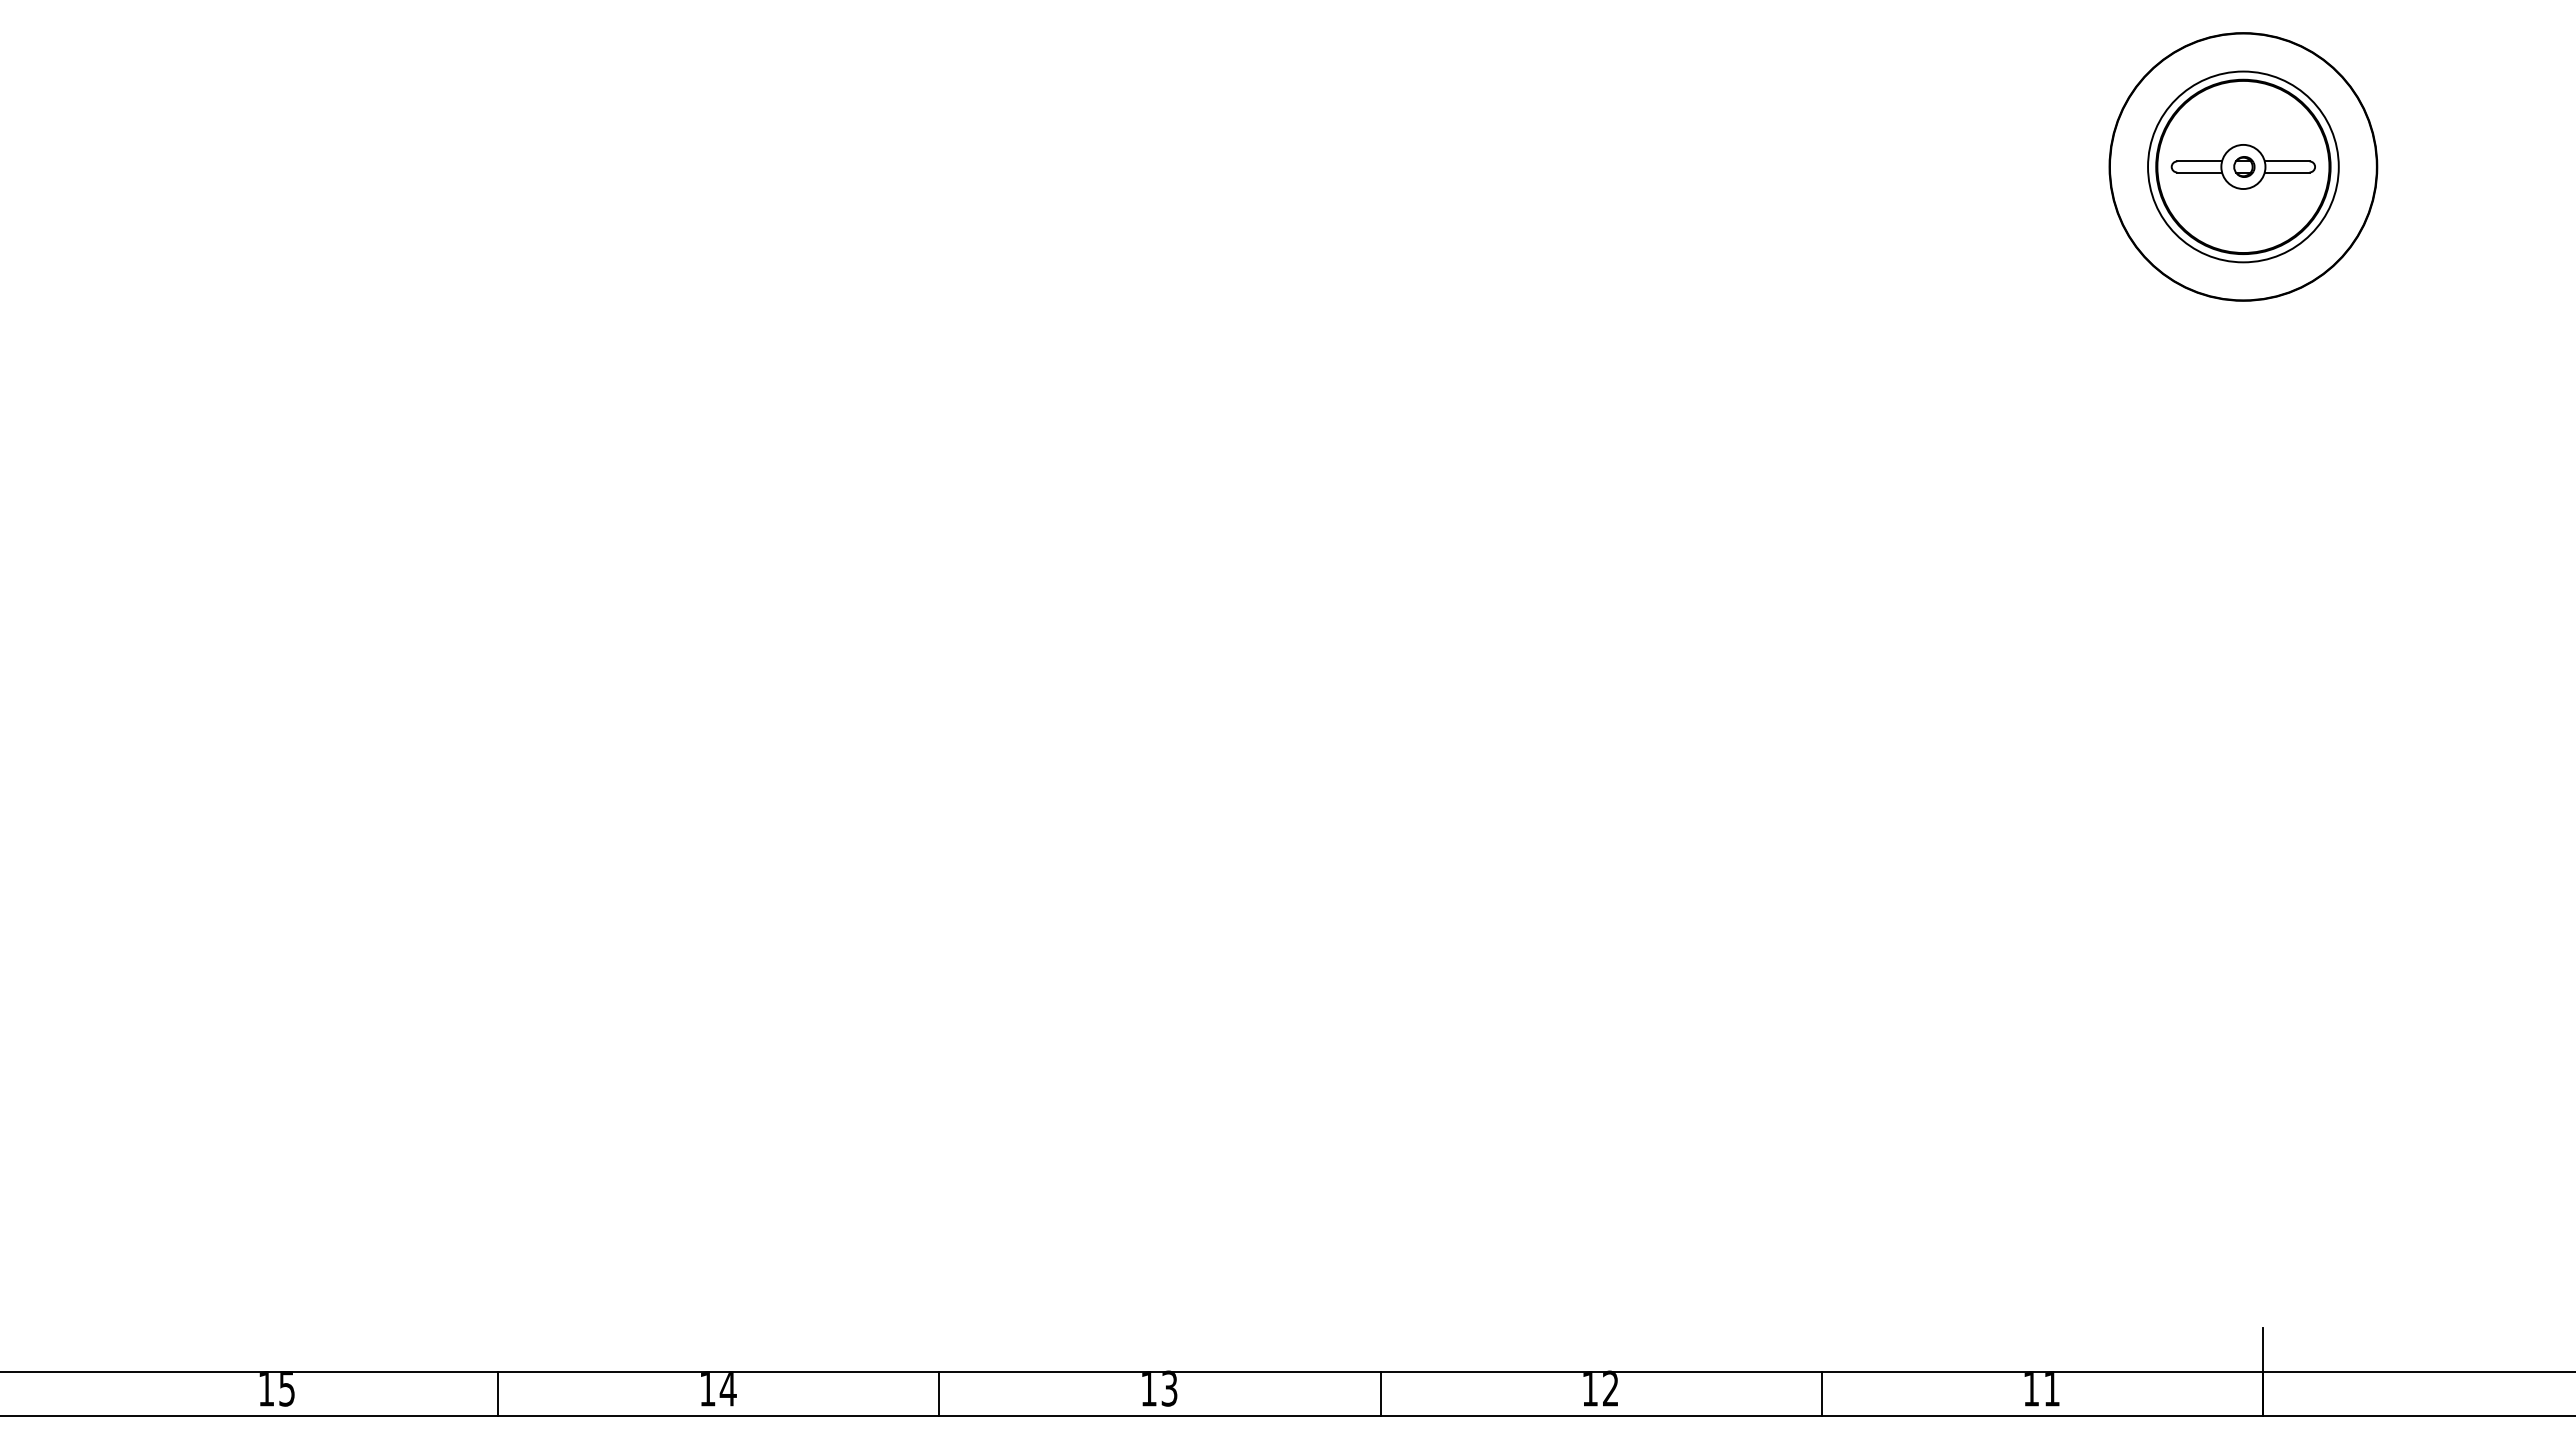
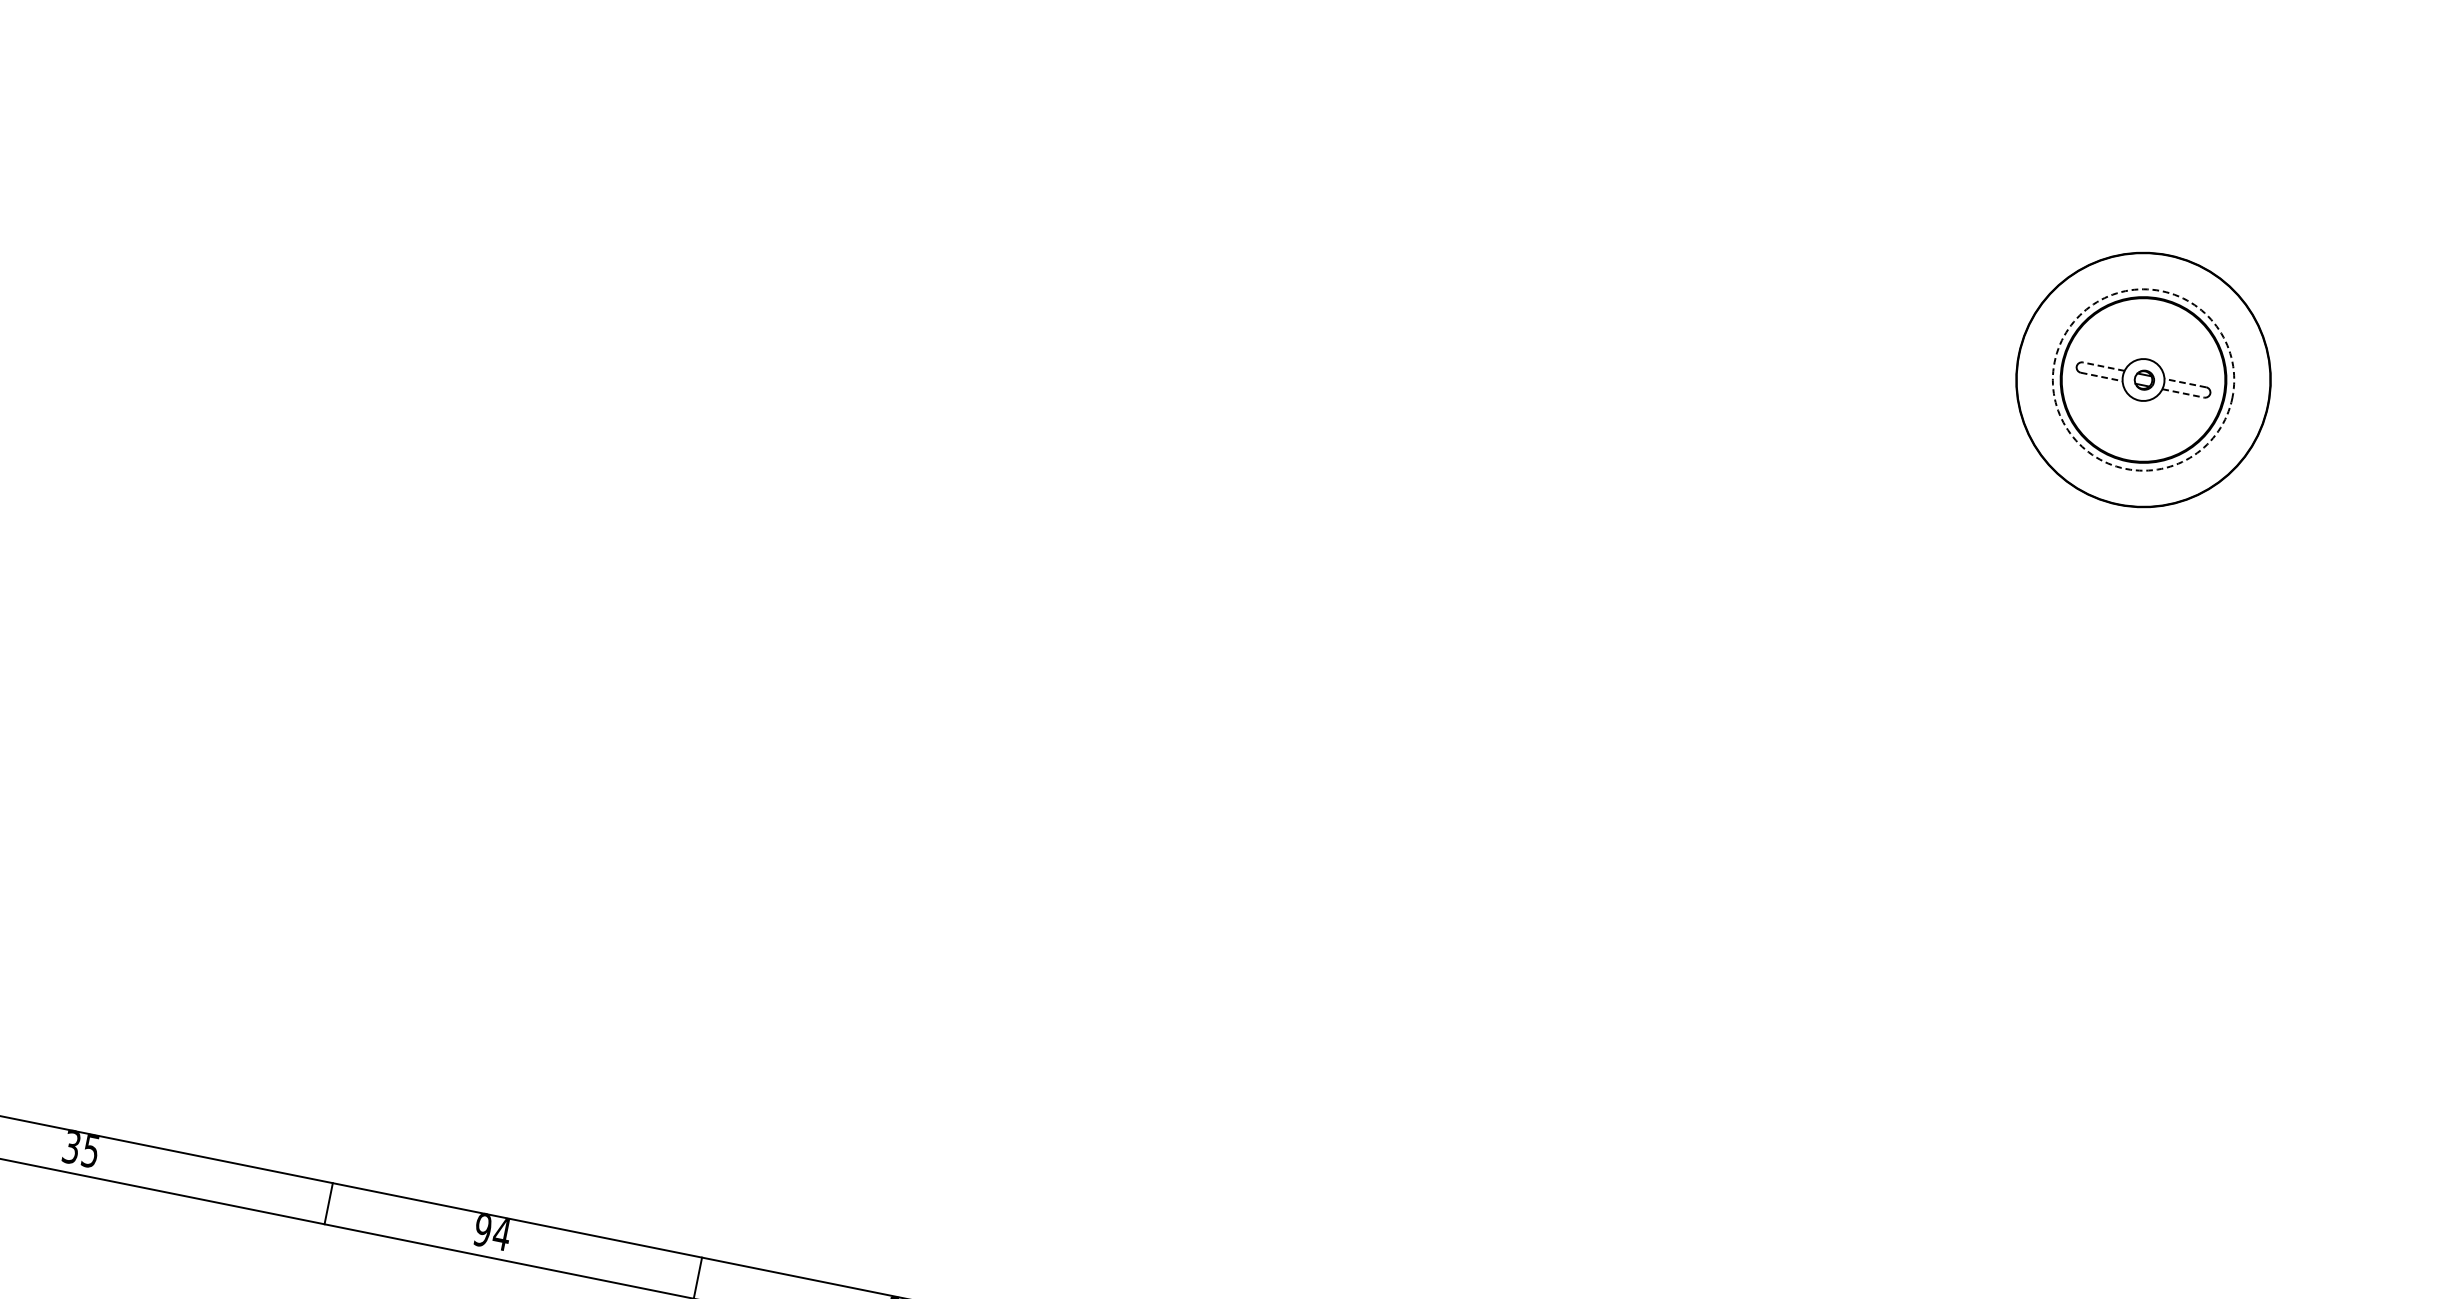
line: (2199, 161) -> (2103, 366), solid -> dashed
line: (2286, 161) -> (2184, 383), solid -> dashed
circle: (2243, 166) -> (2143, 379), solid -> dashed
line: (2200, 172) -> (2102, 377), solid -> dashed
line: (2287, 172) -> (2183, 393), solid -> dashed
text: (266, 1388) -> (71, 1146), 15 -> 35
text: (707, 1388) -> (482, 1229), 14 -> 94
line: (498, 1393) -> (329, 1203), moved

